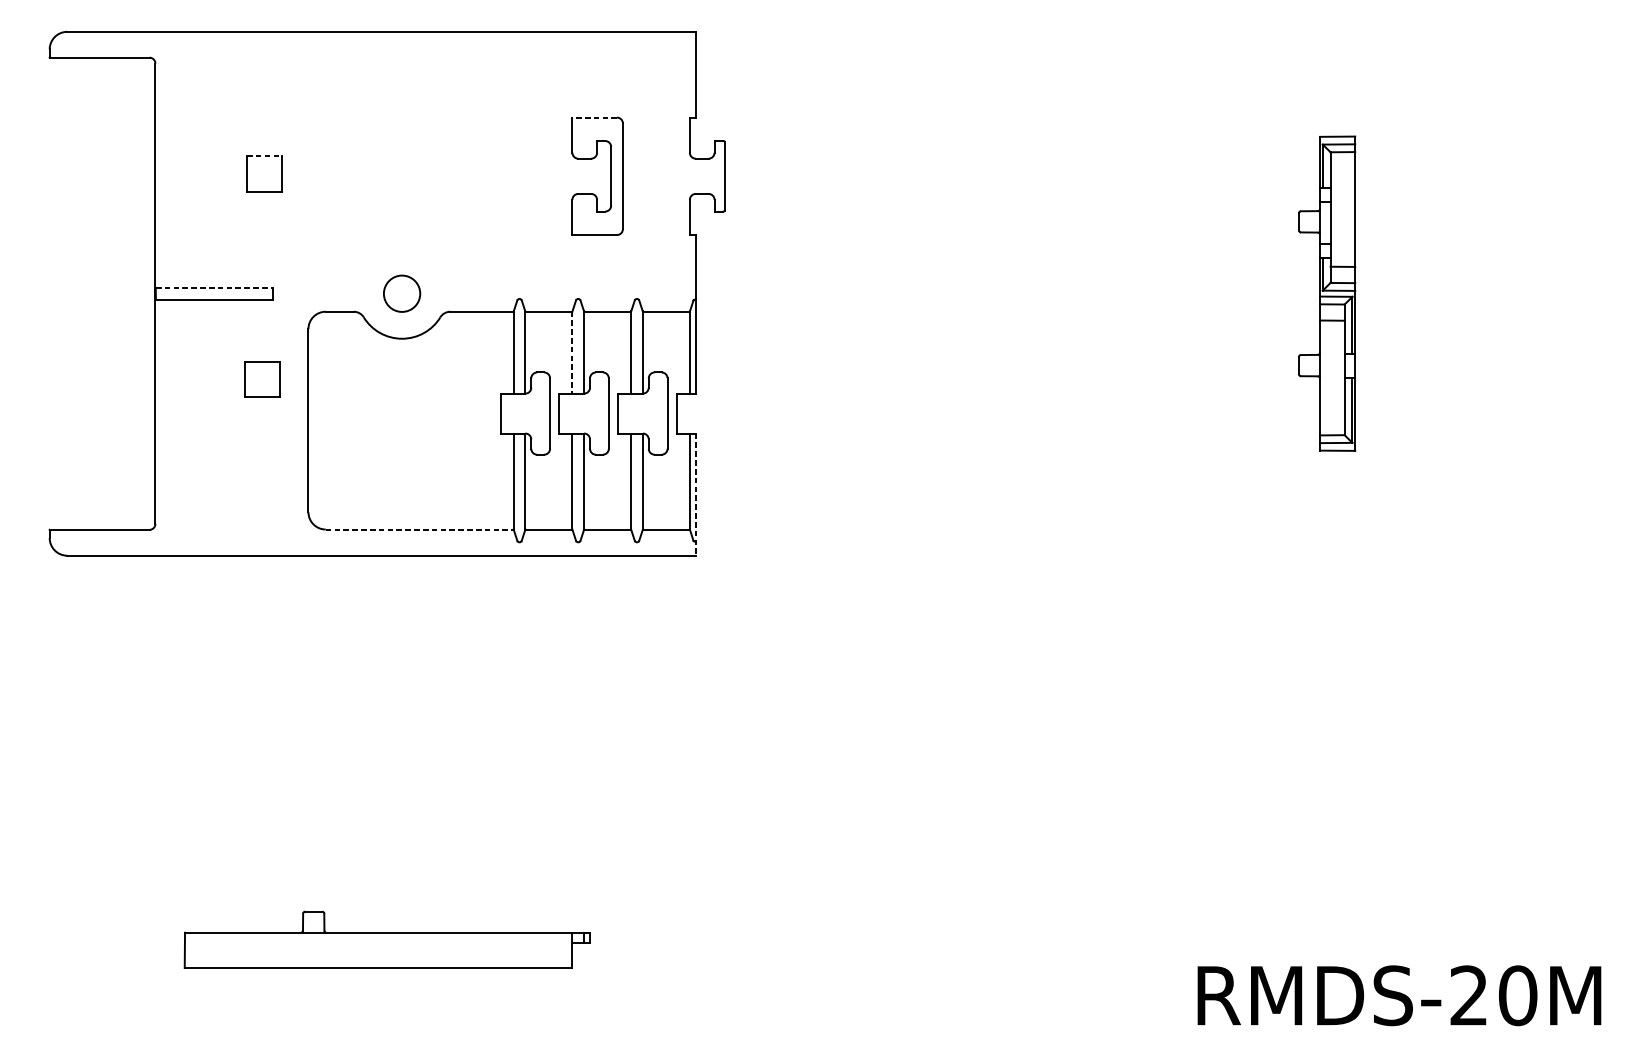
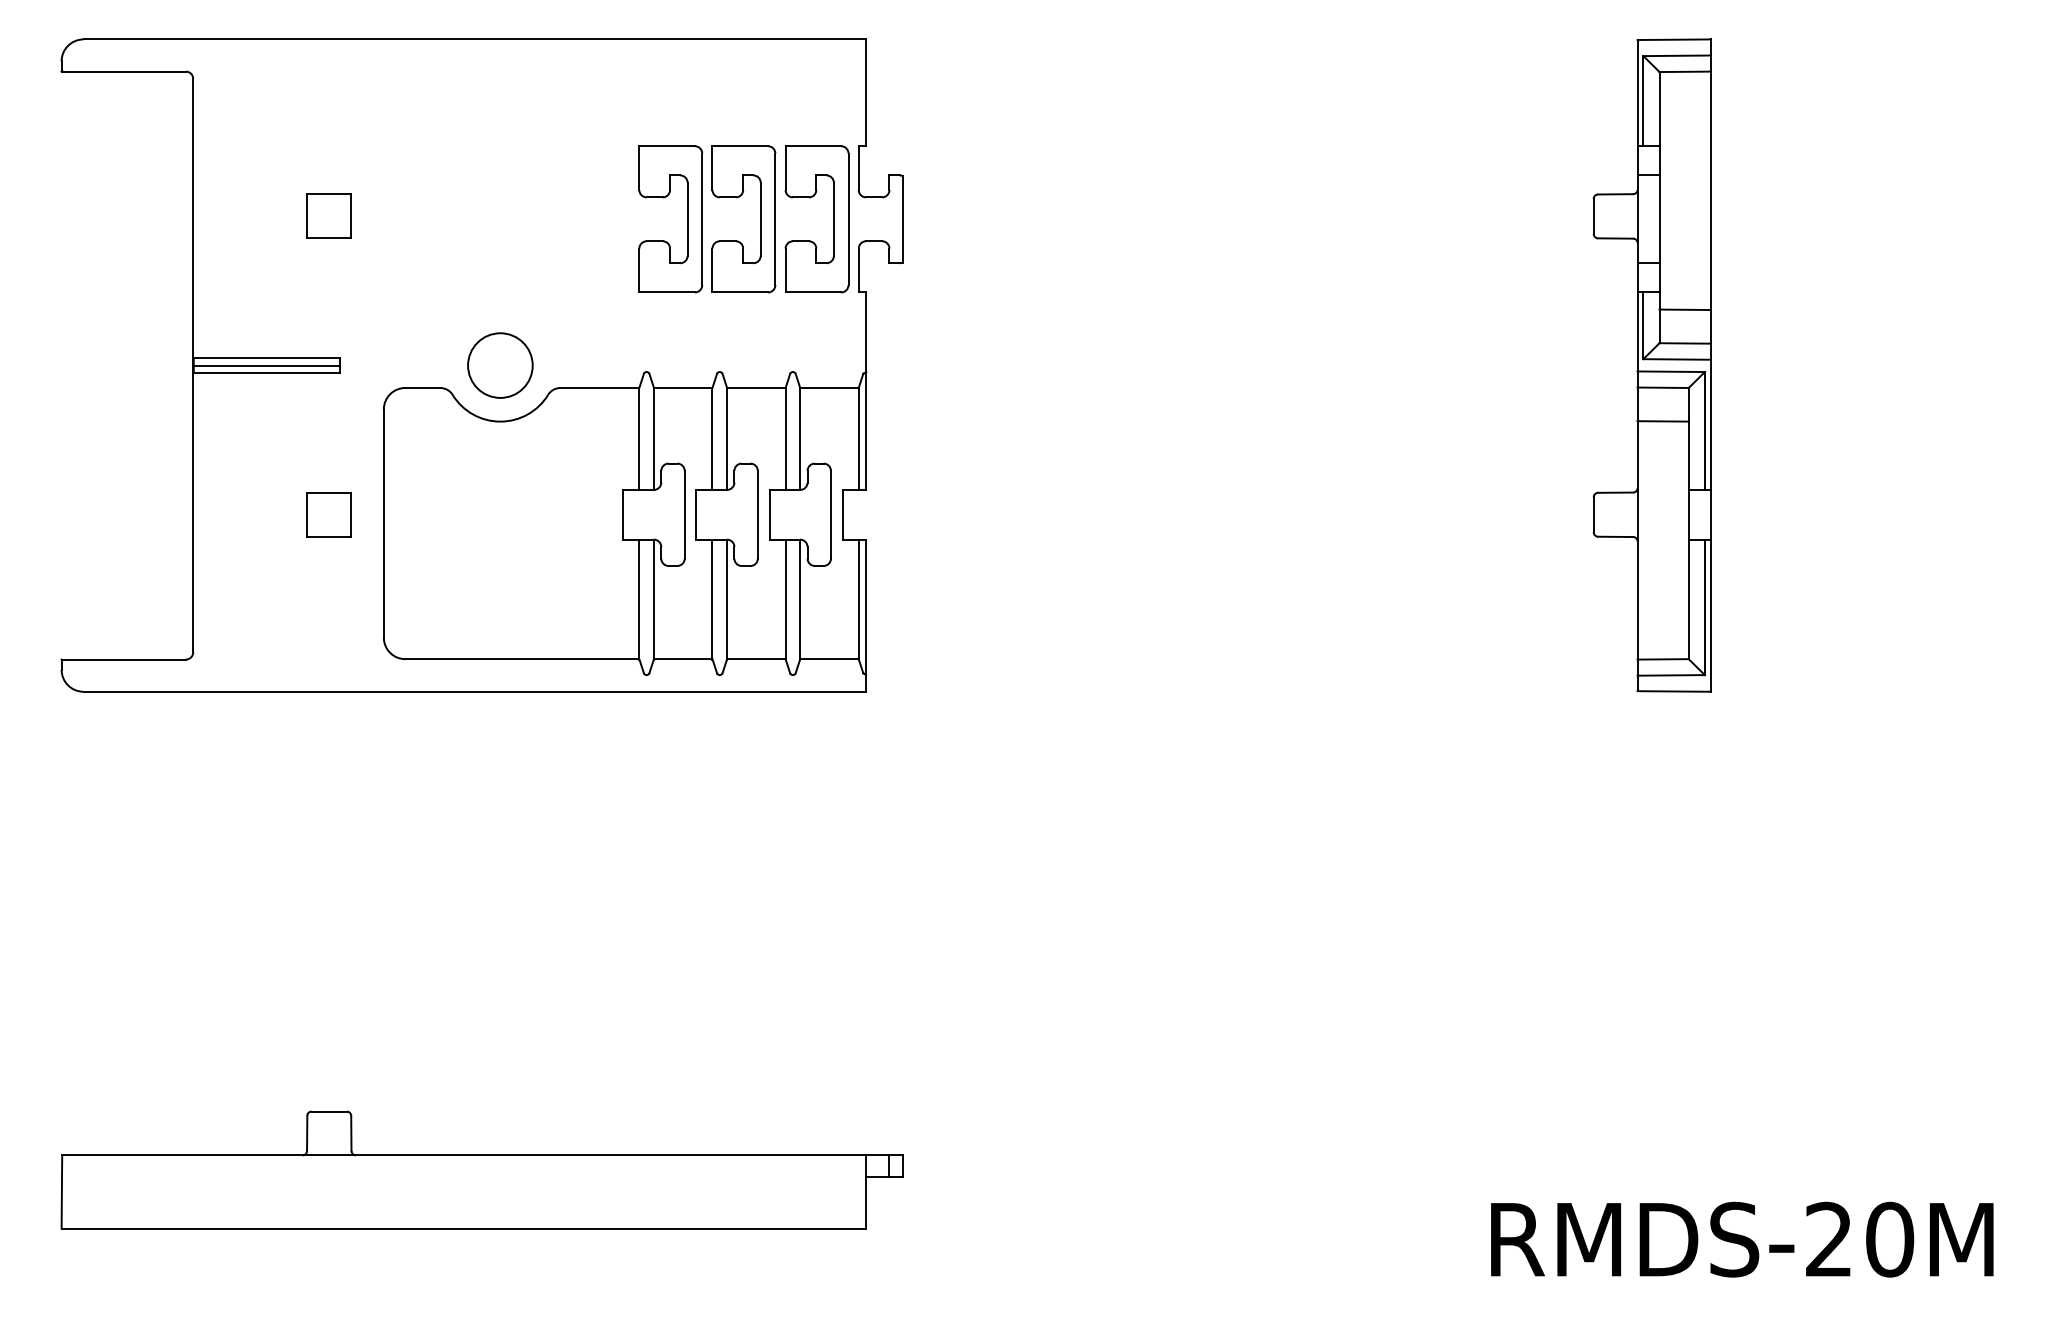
line: (594, 117) -> (740, 146), dashed -> solid
line: (264, 156) -> (329, 194), dashed -> solid
part: (552, 176) -> (687, 219), added
part: (669, 176) -> (833, 219), added
line: (214, 288) -> (266, 358), dashed -> solid
line: (214, 293) -> (266, 365), added
circle: (402, 293) -> (500, 365), size x1.43
part: (1326, 293) -> (1651, 365), size x1.67
line: (572, 353) -> (712, 439), dashed -> solid
part: (261, 379) -> (328, 514), moved
line: (696, 495) -> (866, 616), dashed -> solid
line: (419, 529) -> (522, 659), dashed -> solid
part: (386, 939) -> (481, 1169), size x1.67

